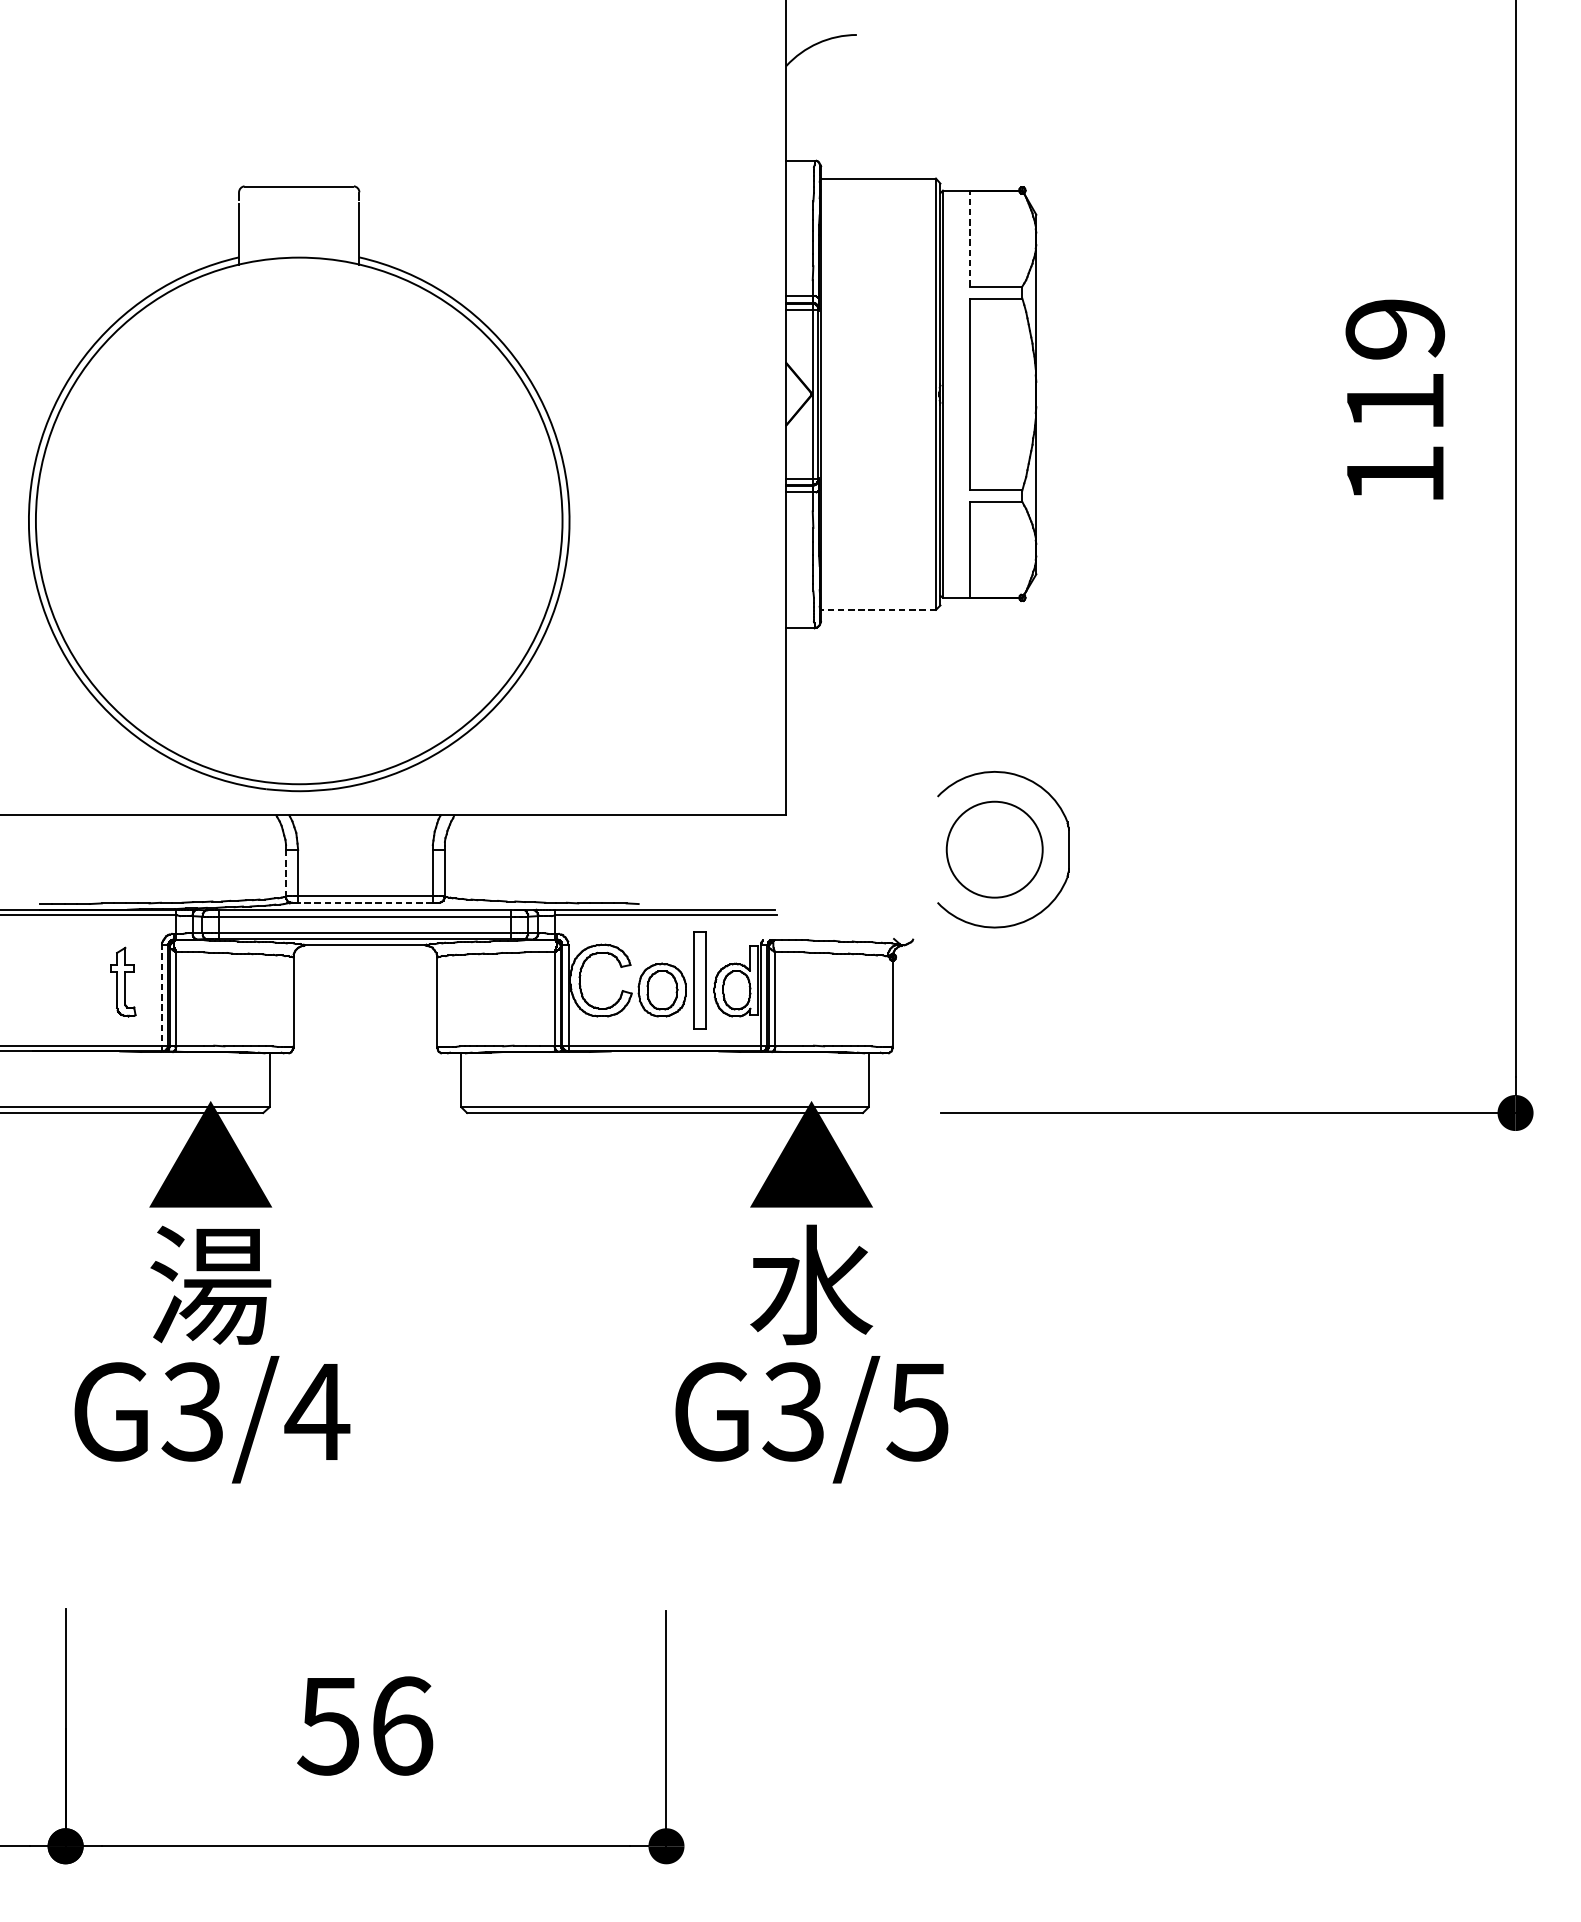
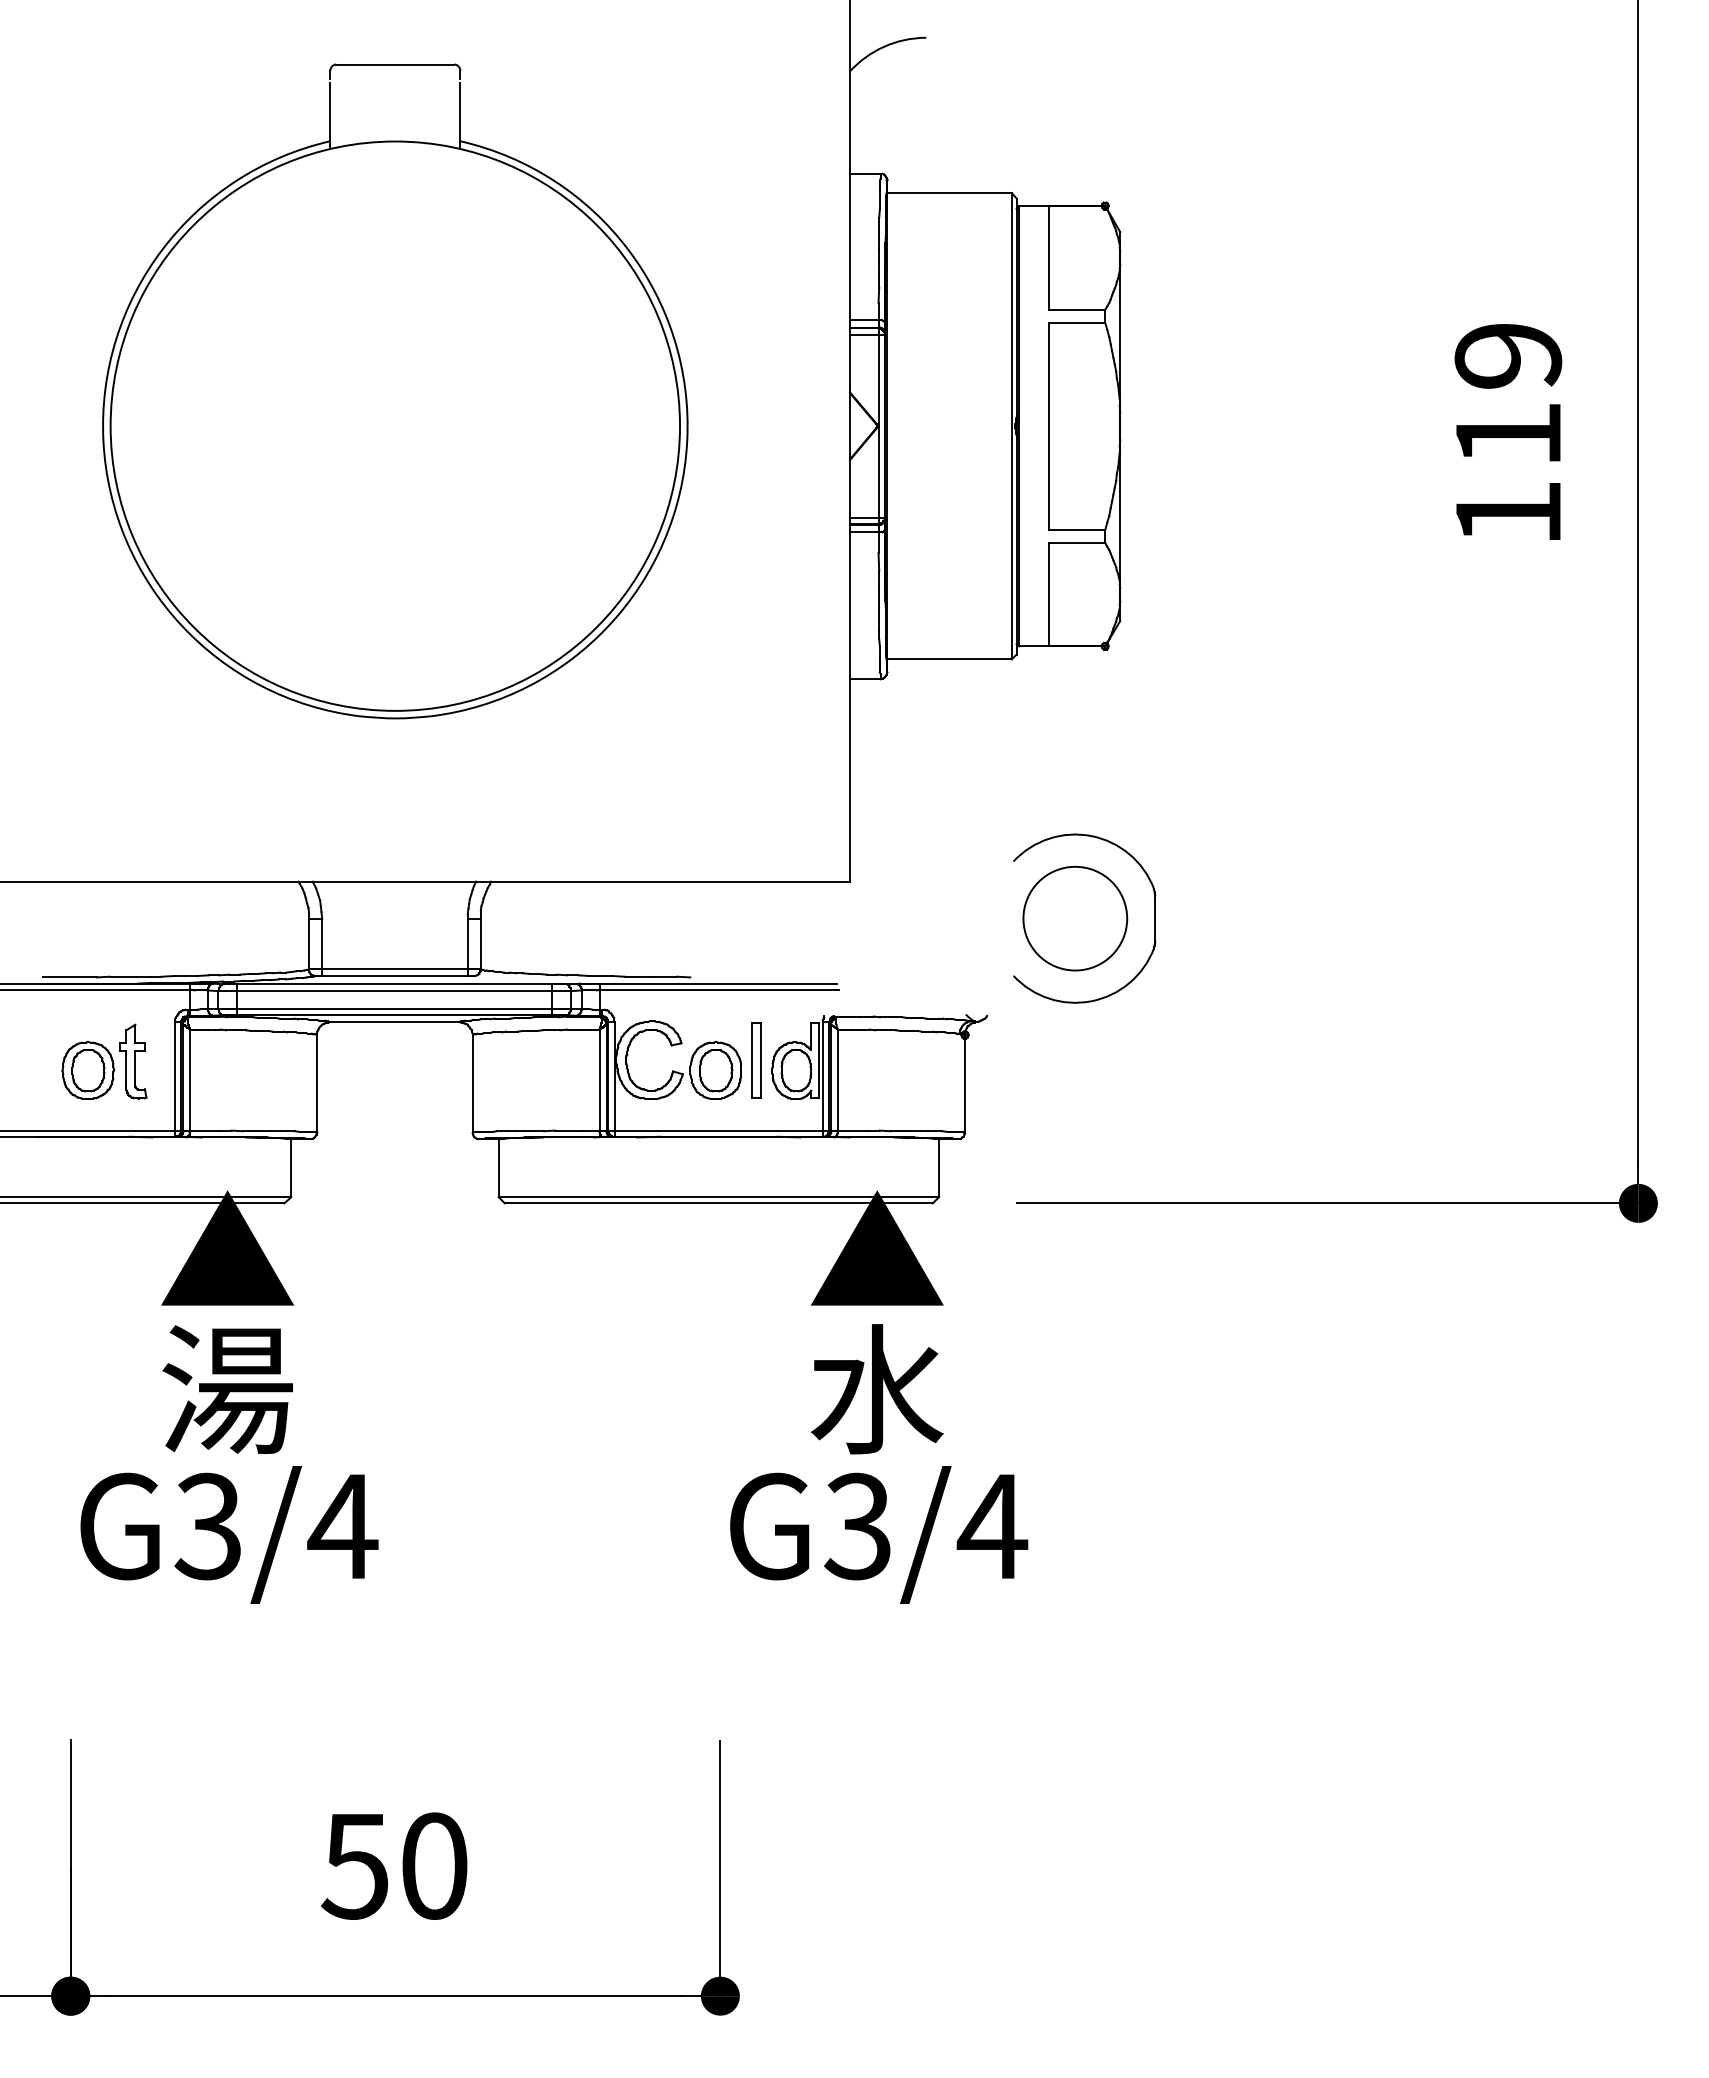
line: (969, 238) -> (1048, 257), dashed -> solid
part: (299, 488) -> (395, 391), moved
line: (878, 610) -> (949, 659), dashed -> solid
line: (286, 872) -> (309, 943), dashed -> solid
line: (364, 903) -> (393, 976), dashed -> solid
part: (699, 980) -> (756, 1060), size x0.71
part: (82, 990) -> (88, 1070), added
line: (162, 997) -> (175, 1078), dashed -> solid
text: (918, 1412) -> (992, 1527), G3/5 -> G3/4
text: (402, 1725) -> (435, 1865), 56 -> 50

